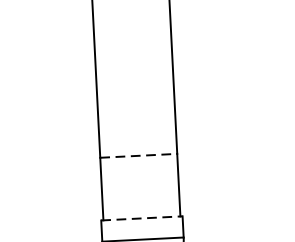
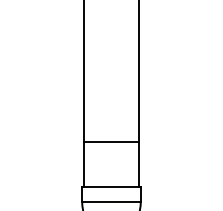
line: (138, 155) -> (111, 141), dashed -> solid
line: (141, 218) -> (111, 186), dashed -> solid

